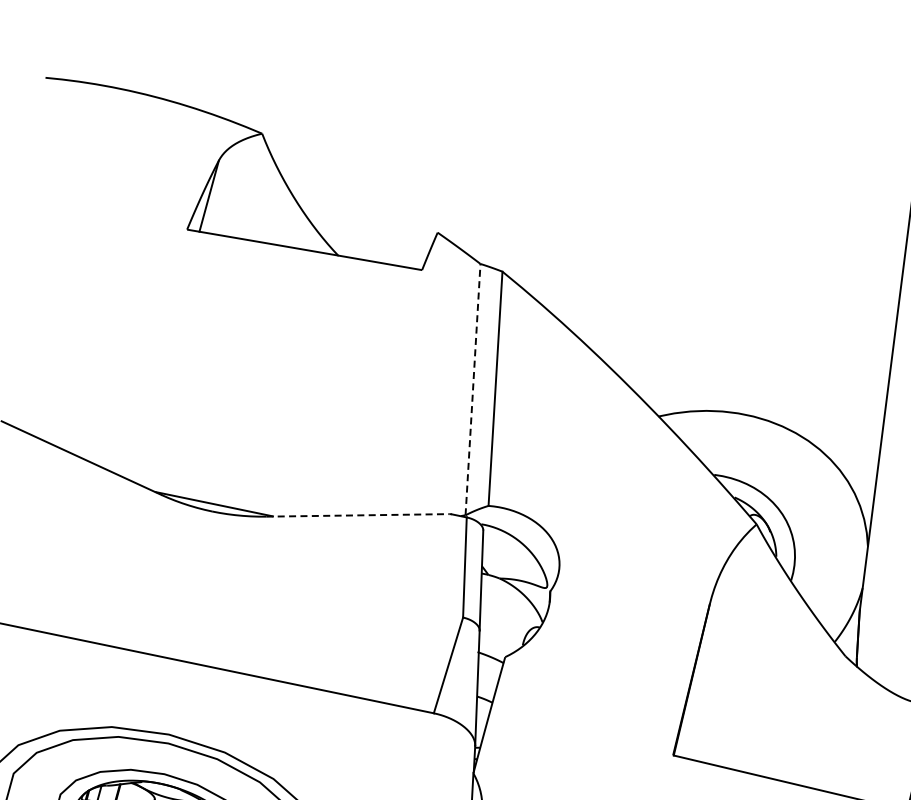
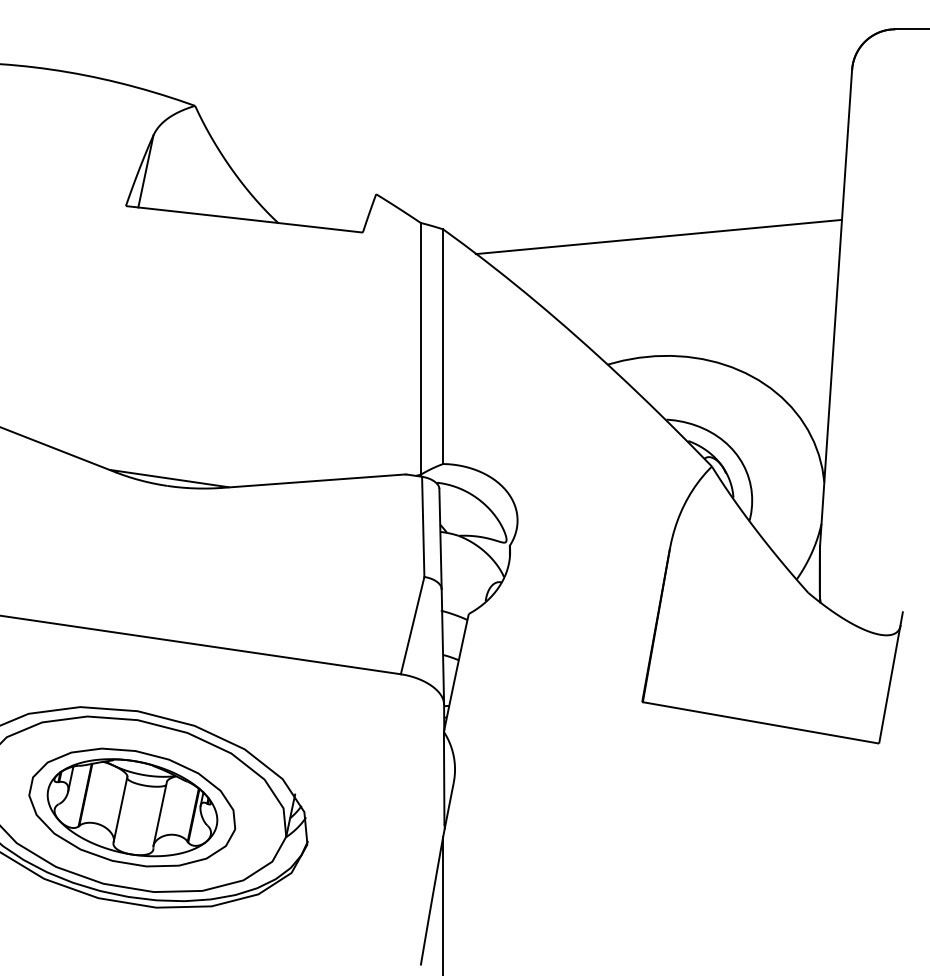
line: (716, 291) -> (658, 236), added
line: (472, 389) -> (420, 348), dashed -> solid
line: (358, 515) -> (313, 481), dashed -> solid

